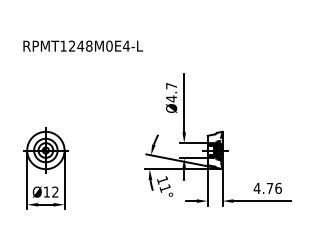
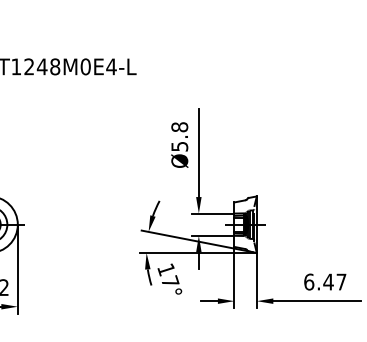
text: (171, 92) -> (179, 136), Ø4.7 -> Ø5.8
text: (165, 188) -> (170, 282), 11° -> 17°
text: (267, 188) -> (324, 282), 4.76 -> 6.47

